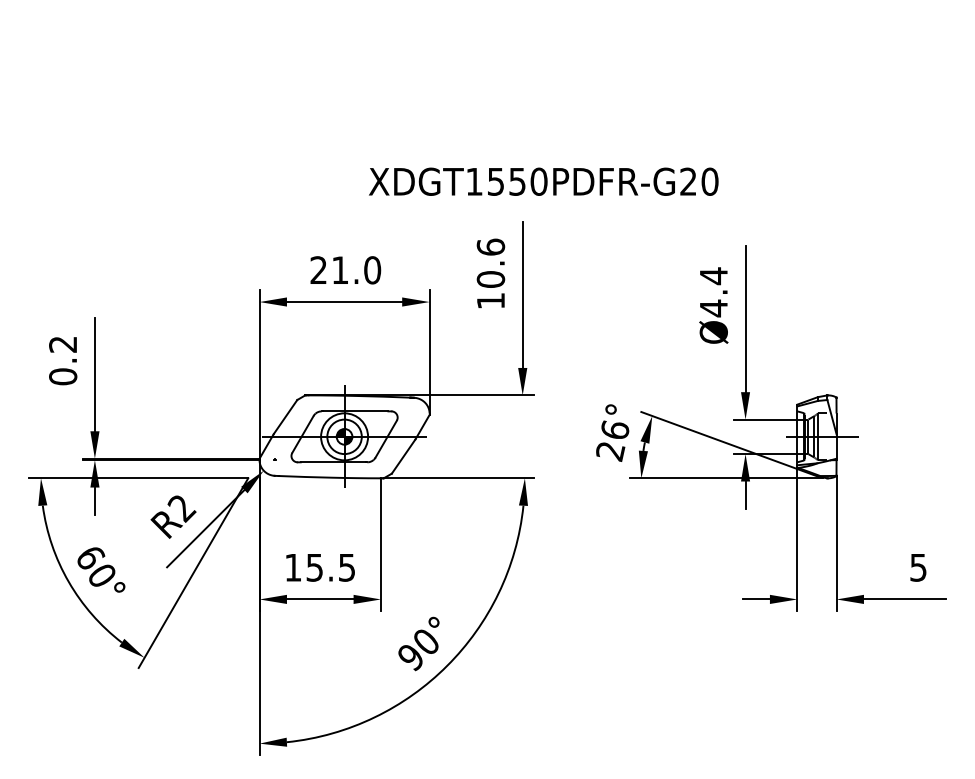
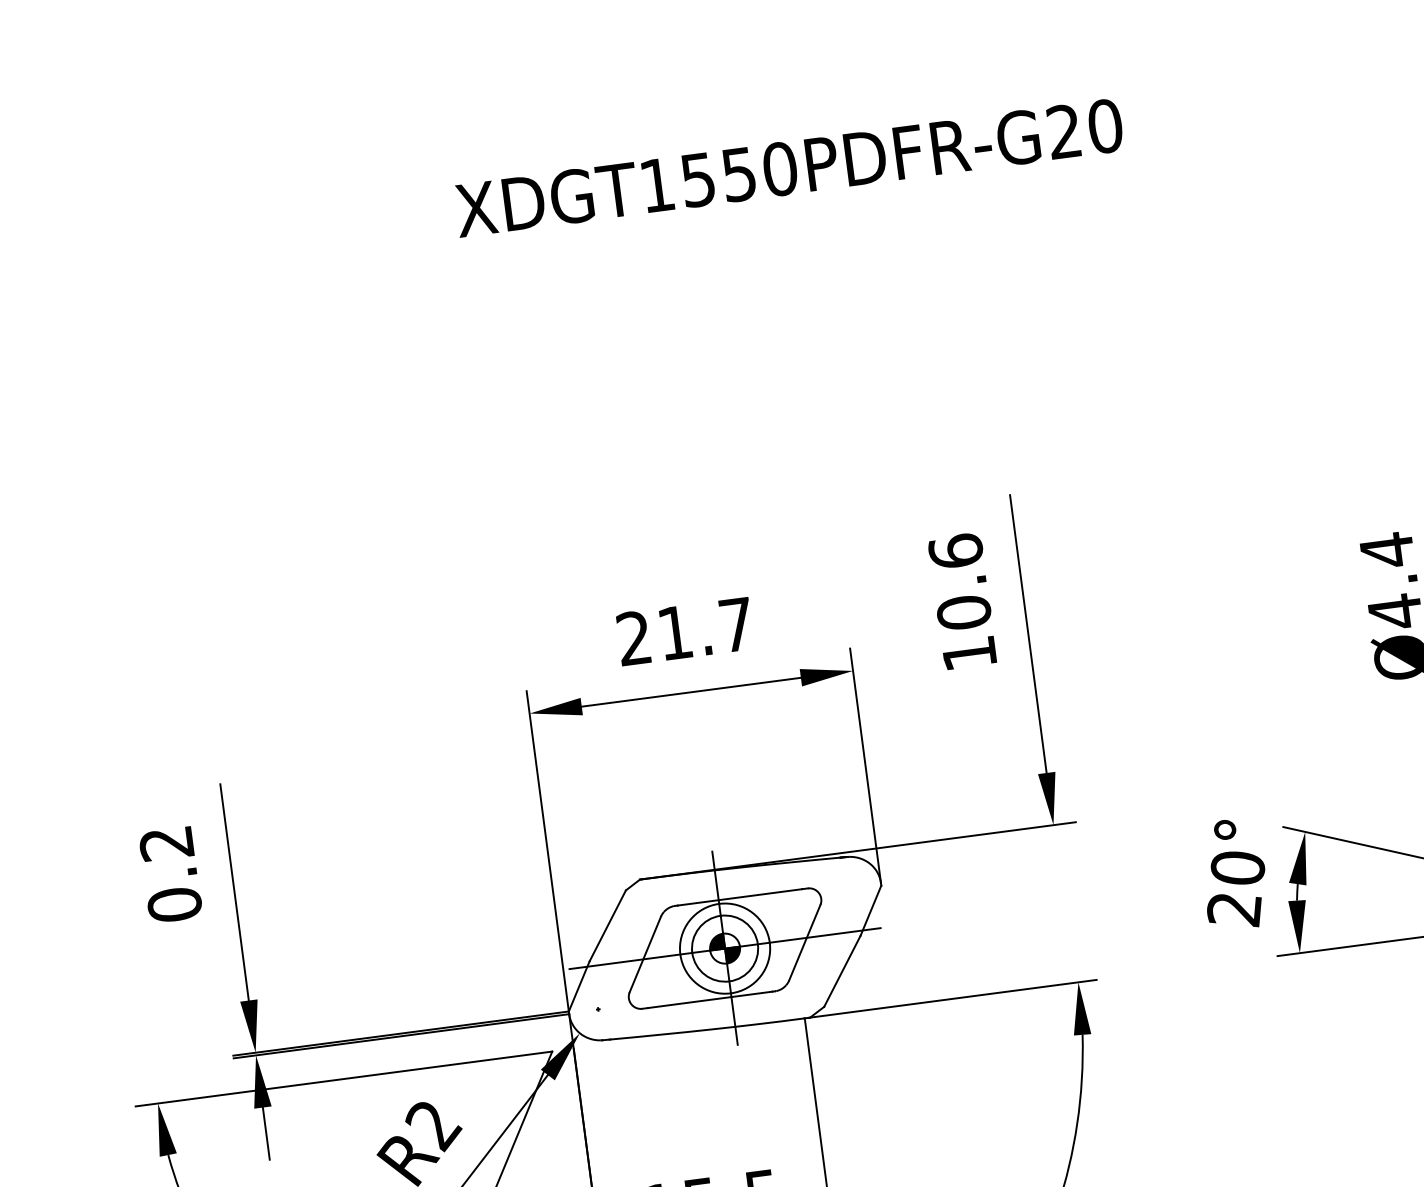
text: (543, 181) -> (788, 167), moved
text: (372, 270) -> (736, 625), 21.0 -> 21.7
text: (615, 429) -> (1238, 866), 26° -> 20°

